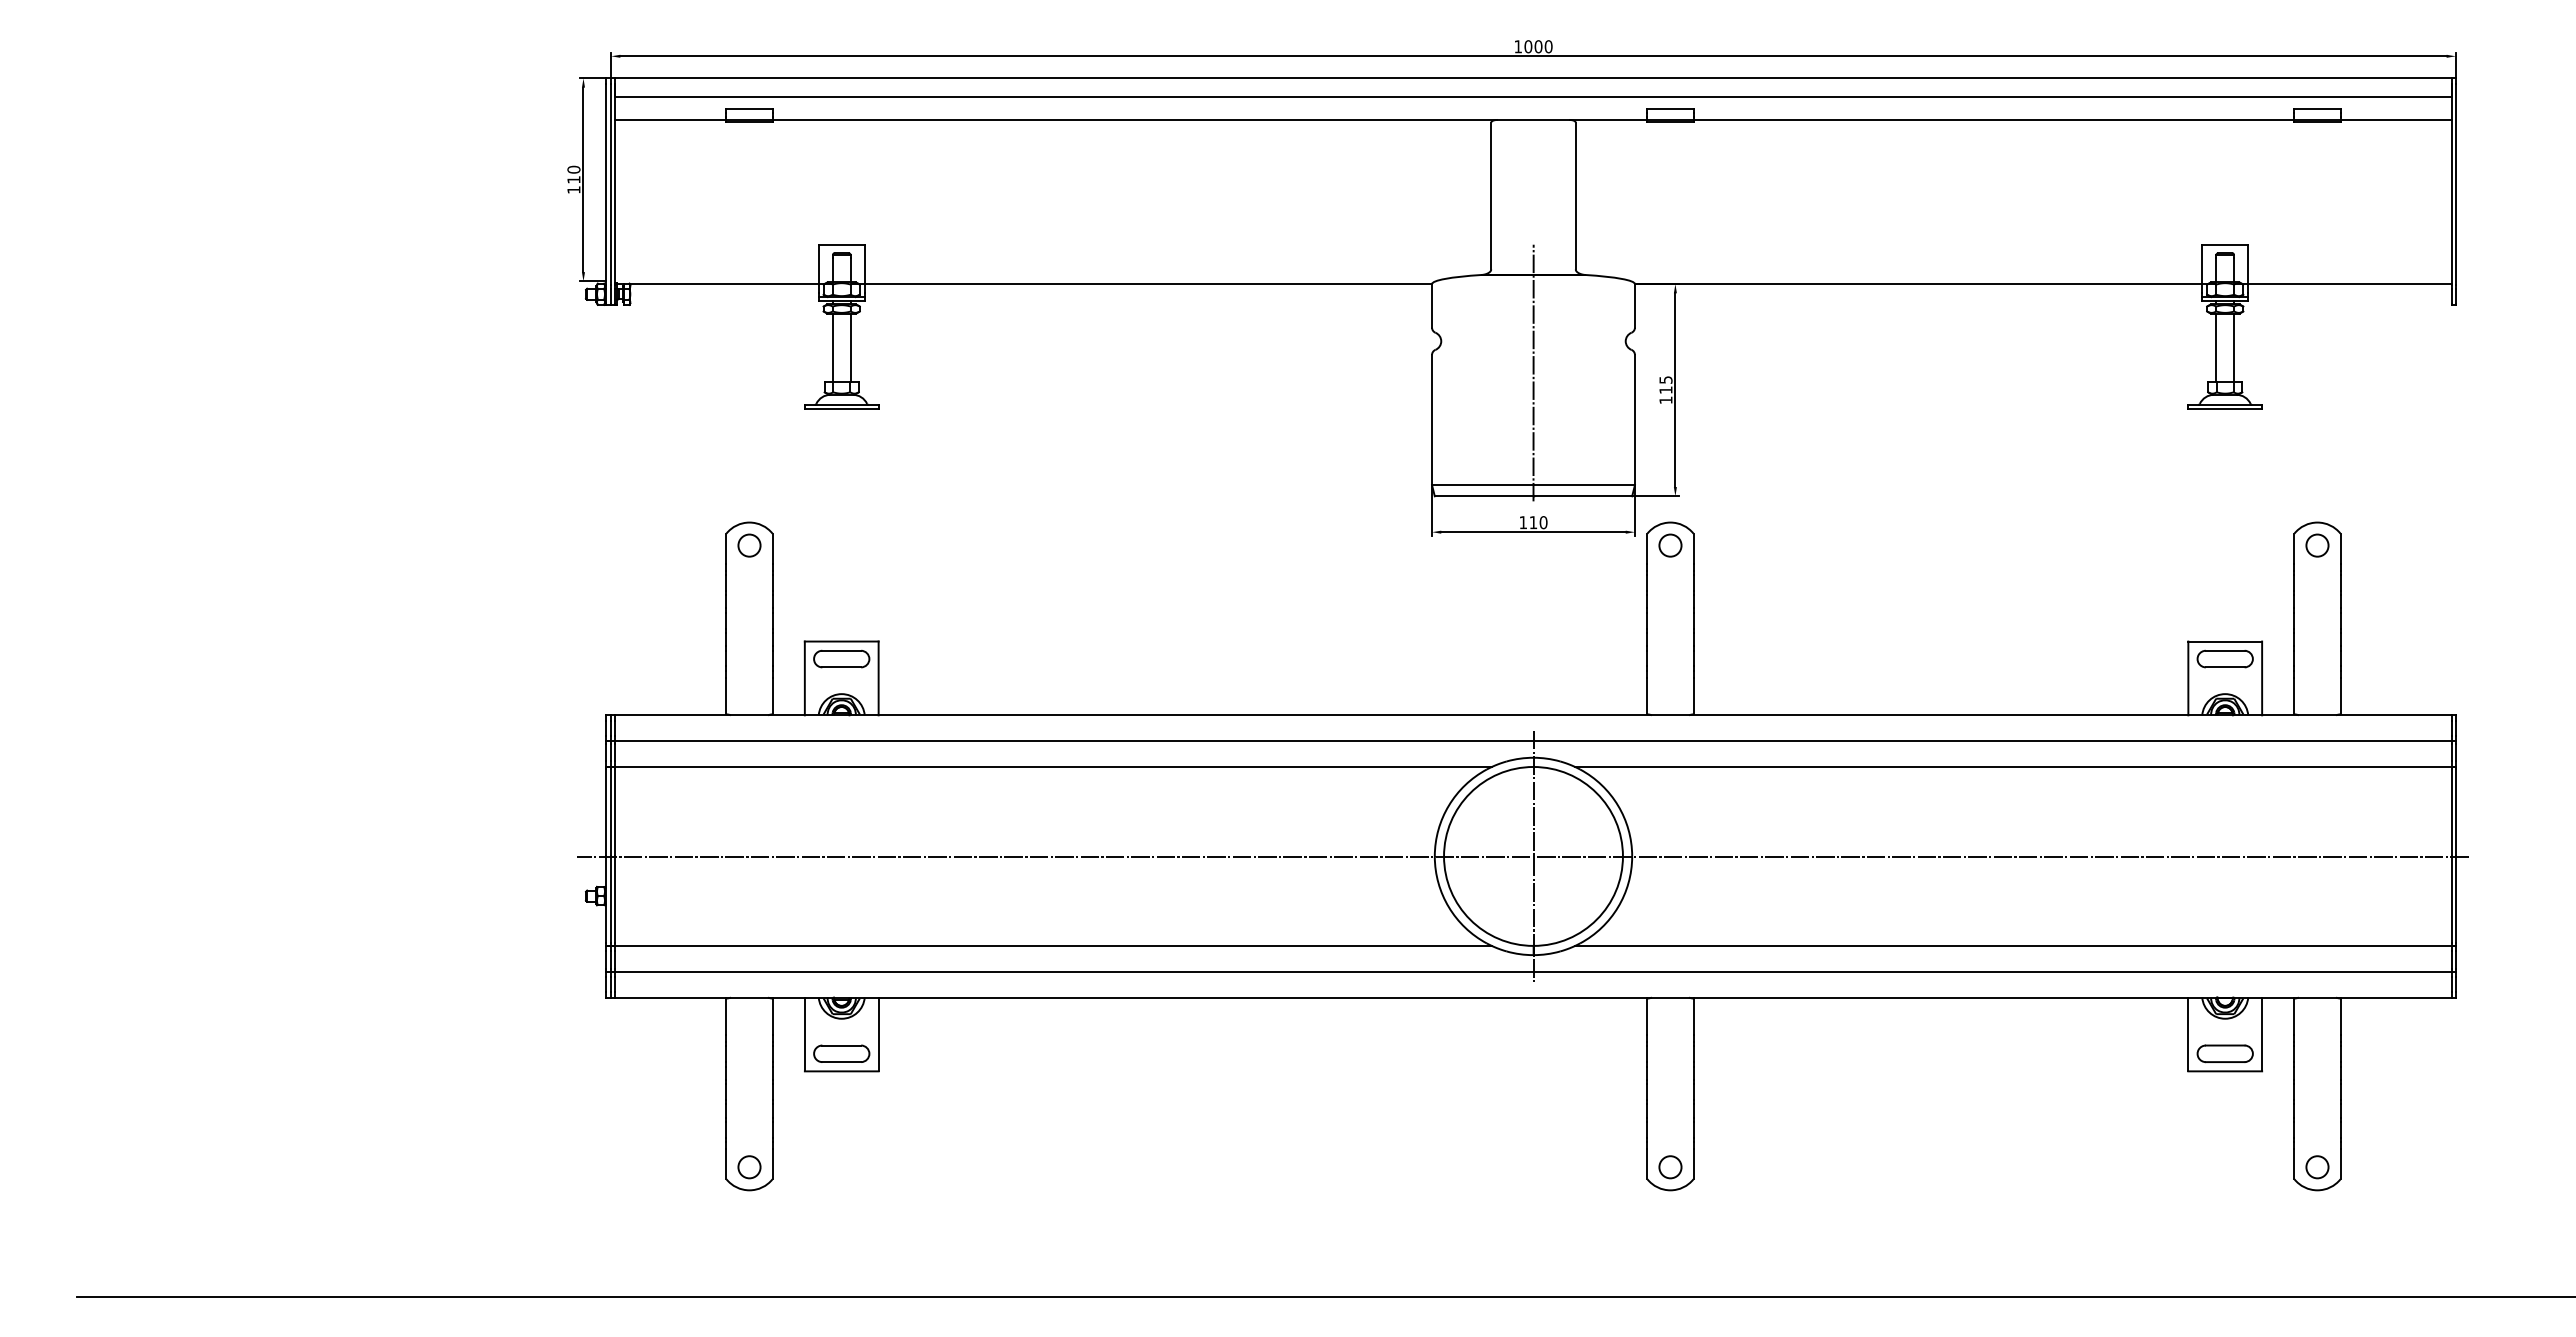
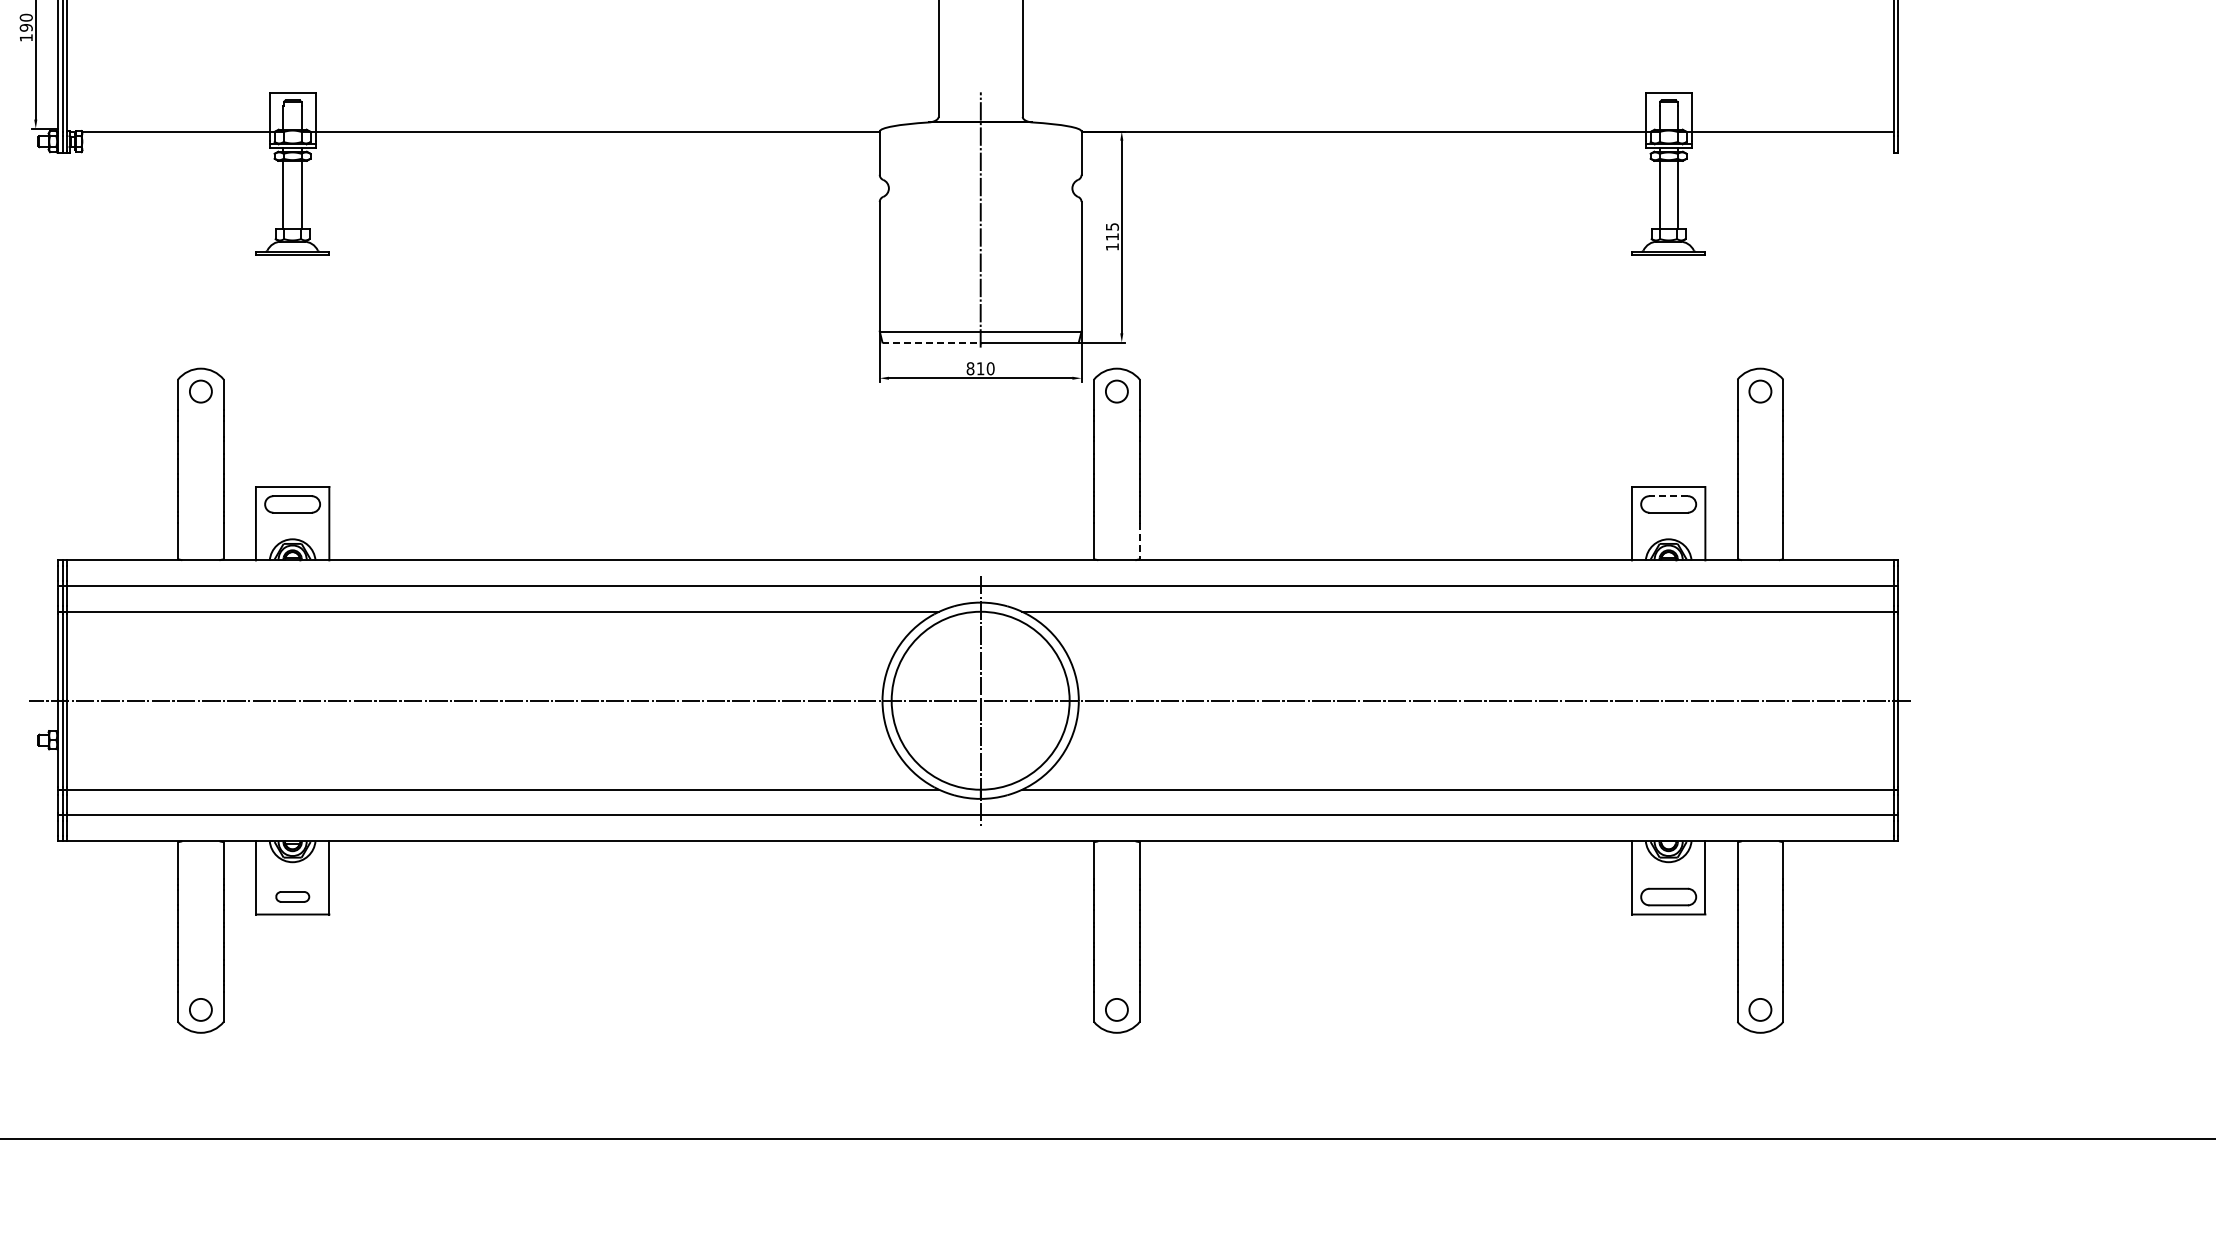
text: (573, 179) -> (25, 27), 110 -> 190
line: (1484, 496) -> (931, 342), solid -> dashed
text: (1523, 522) -> (970, 368), 110 -> 810
line: (2224, 650) -> (1667, 495), solid -> dashed
line: (1693, 696) -> (1139, 541), solid -> dashed
part: (841, 1053) -> (292, 896), size x0.6

